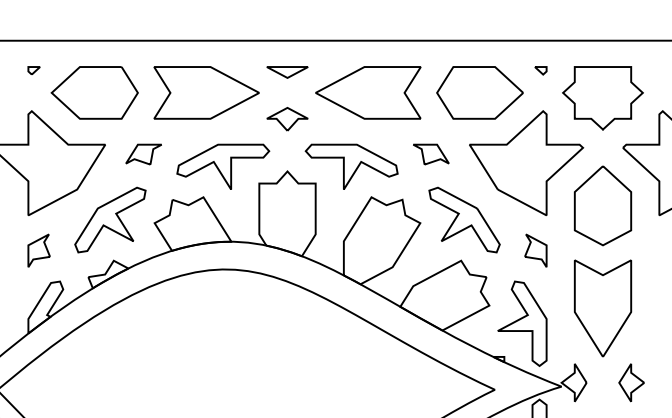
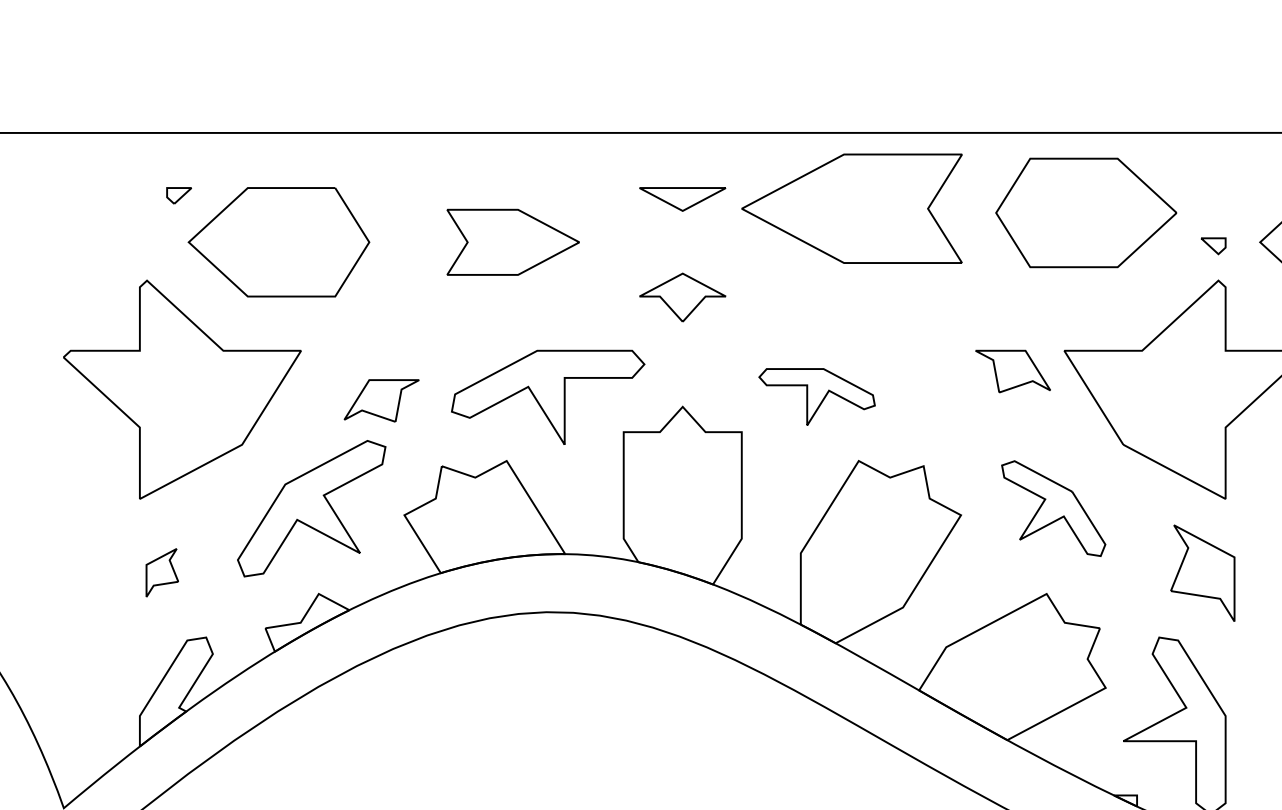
part: (33, 70) -> (177, 195), moved
part: (540, 70) -> (1212, 245), moved
part: (206, 92) -> (513, 241), size x0.6
part: (368, 92) -> (852, 207), moved
part: (479, 92) -> (1085, 212), moved
part: (143, 154) -> (381, 400), moved
part: (431, 154) -> (1013, 371), moved
part: (351, 166) -> (816, 396), size x0.6
part: (464, 219) -> (1053, 507), size x0.7
part: (38, 250) -> (161, 572), size x0.7
part: (535, 250) -> (1202, 572), size x1.4

